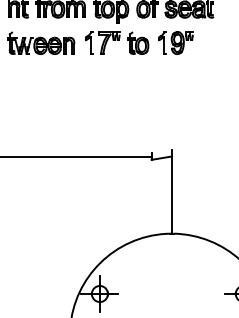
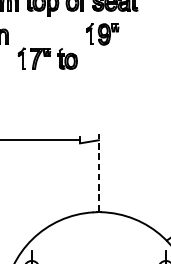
part: (117, 42) -> (48, 58), moved
line: (171, 190) -> (98, 171), solid -> dashed

